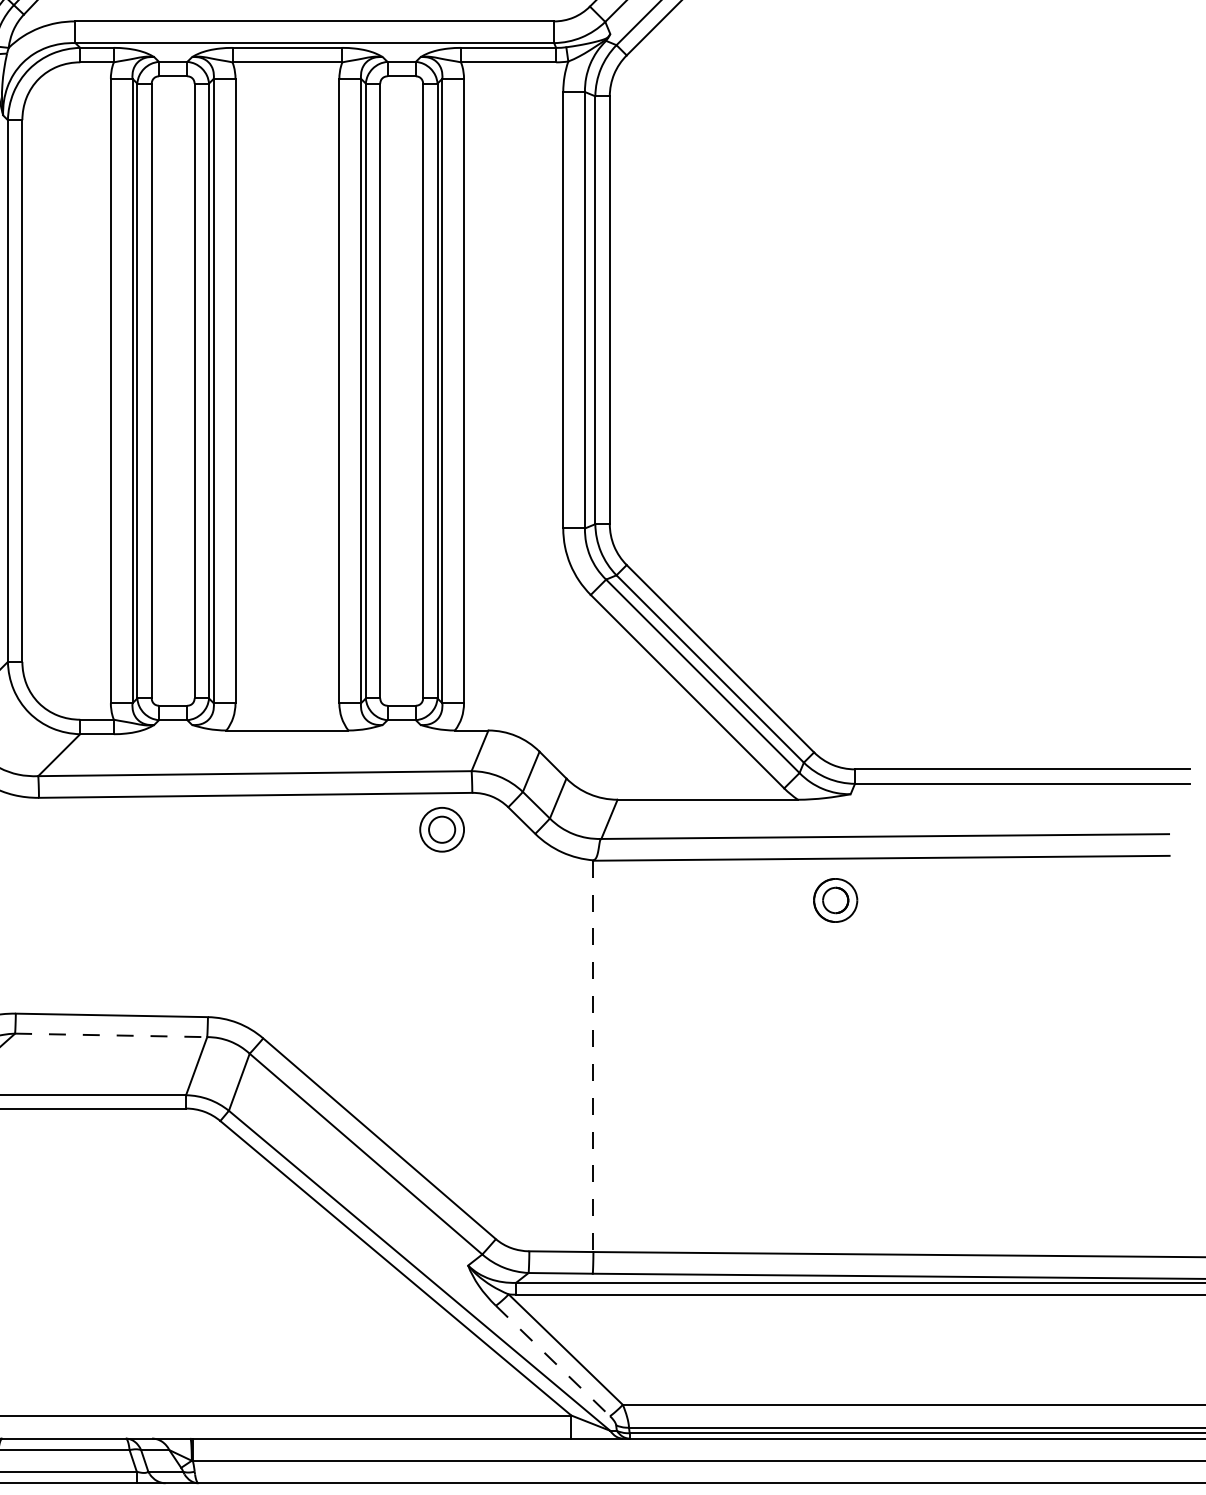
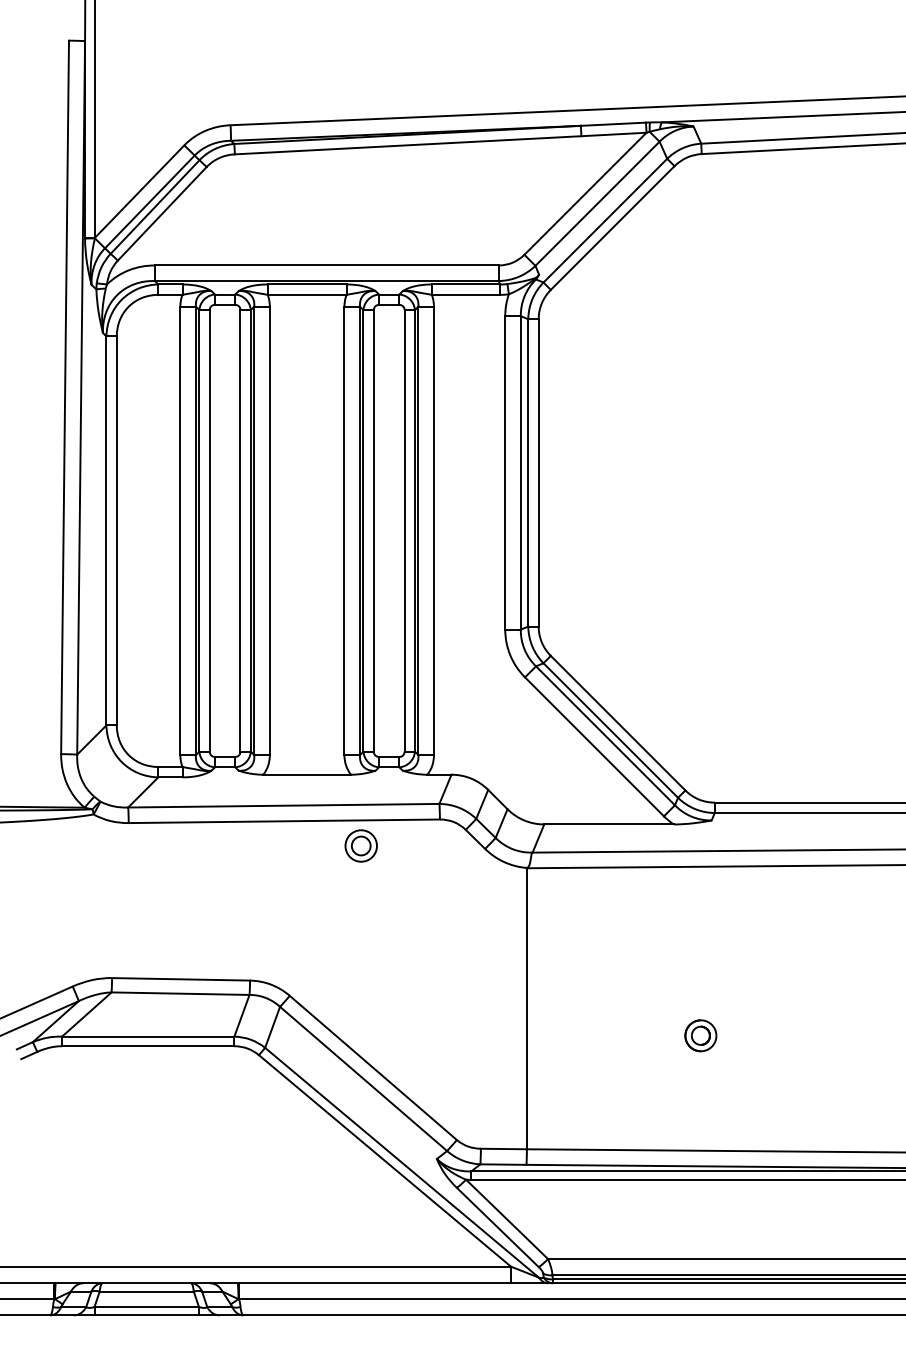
part: (441, 829) -> (360, 845), moved
part: (835, 900) -> (700, 1035), moved
line: (111, 1035) -> (180, 993), dashed -> solid
line: (592, 1056) -> (526, 1008), dashed -> solid
line: (553, 1360) -> (498, 1227), dashed -> solid

